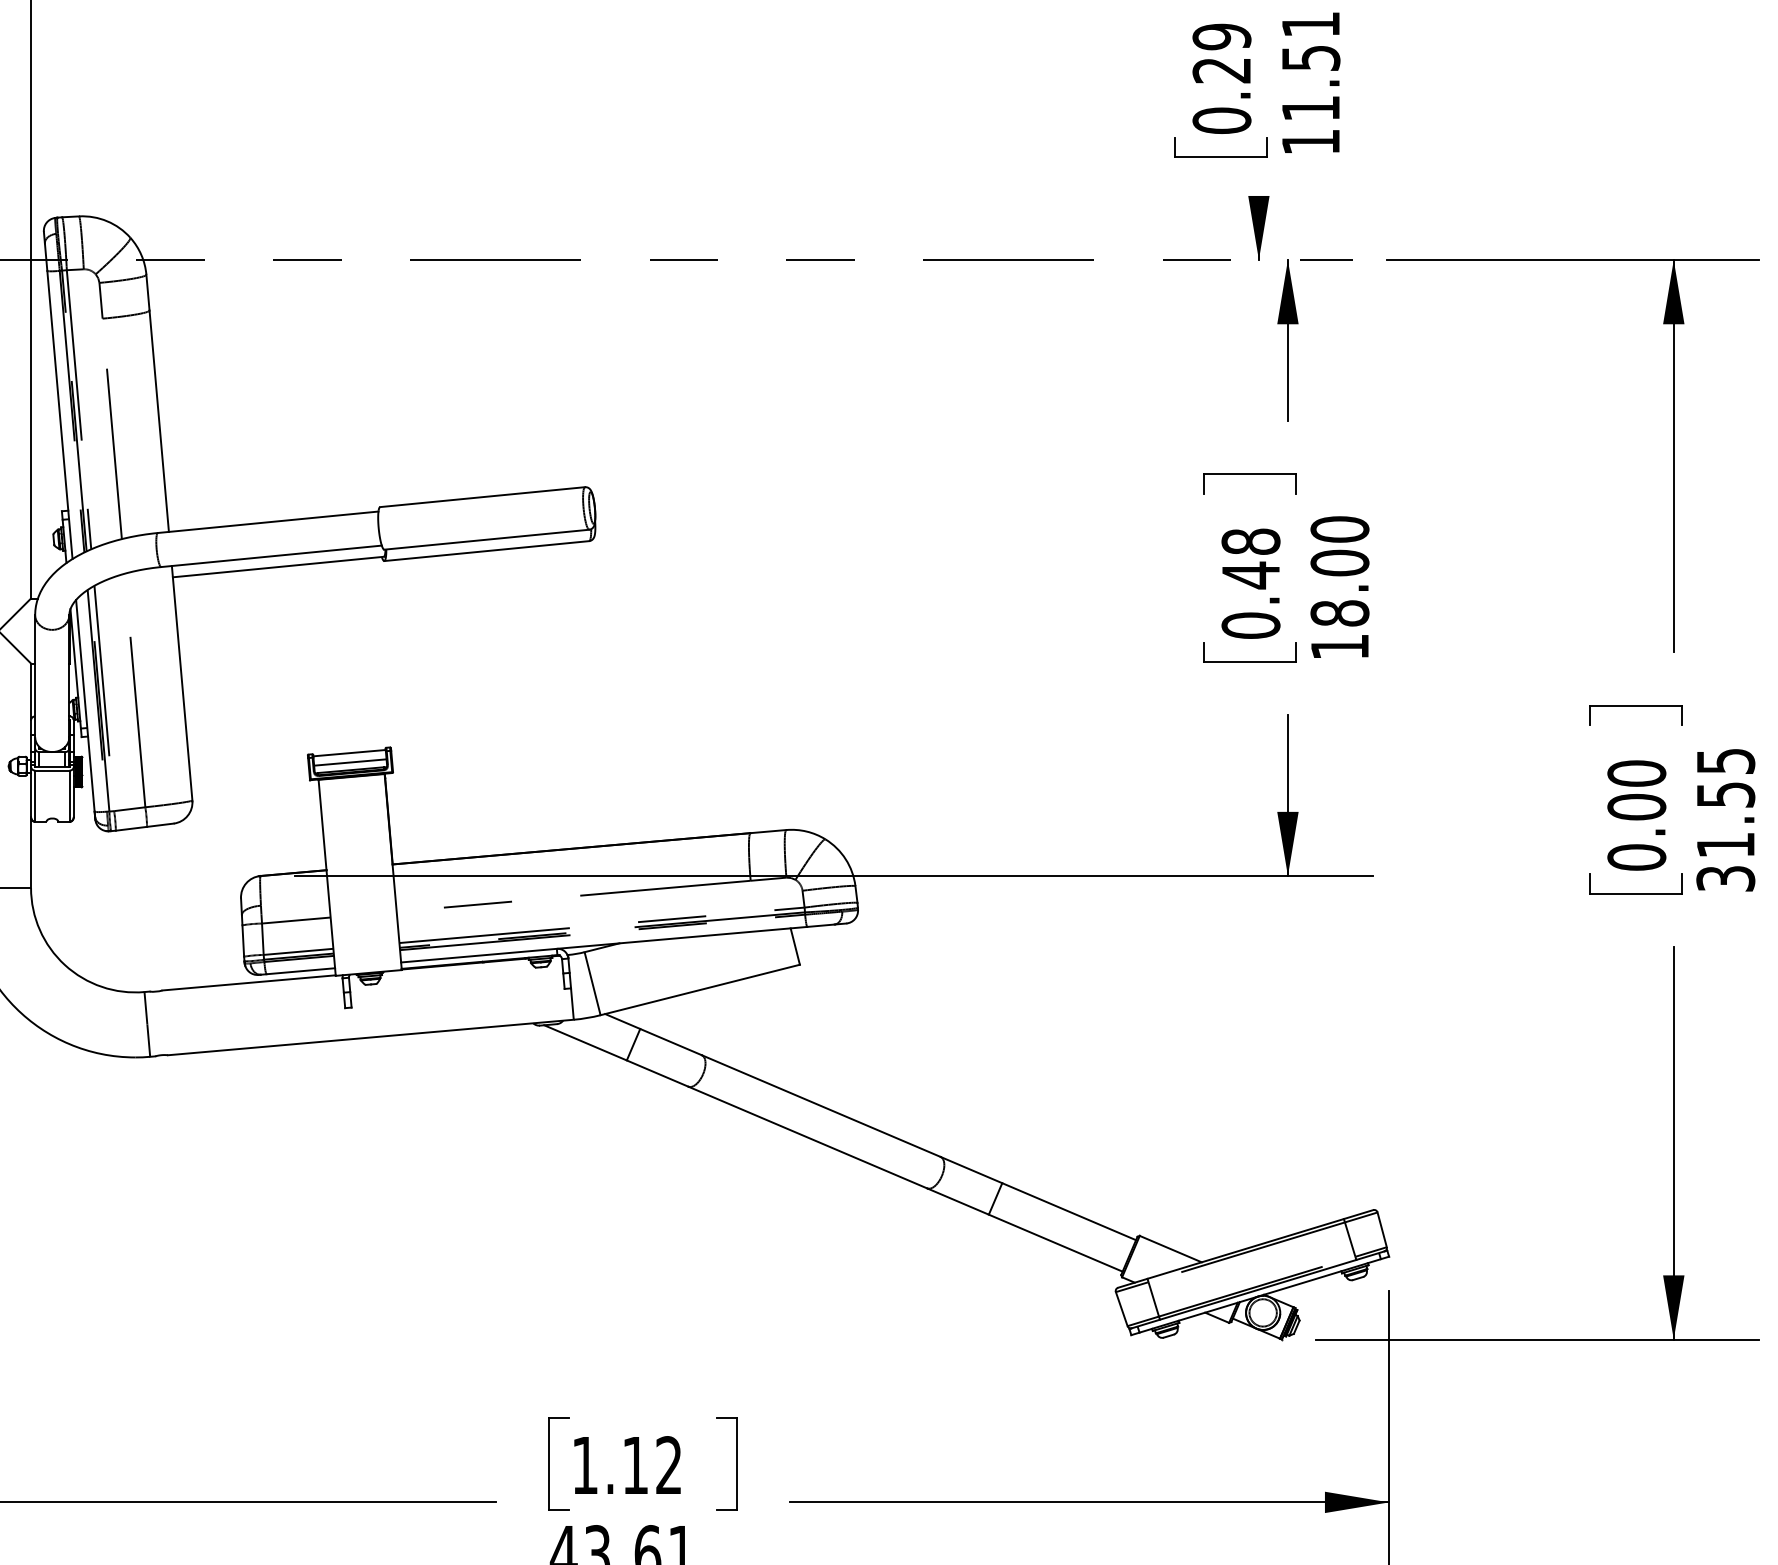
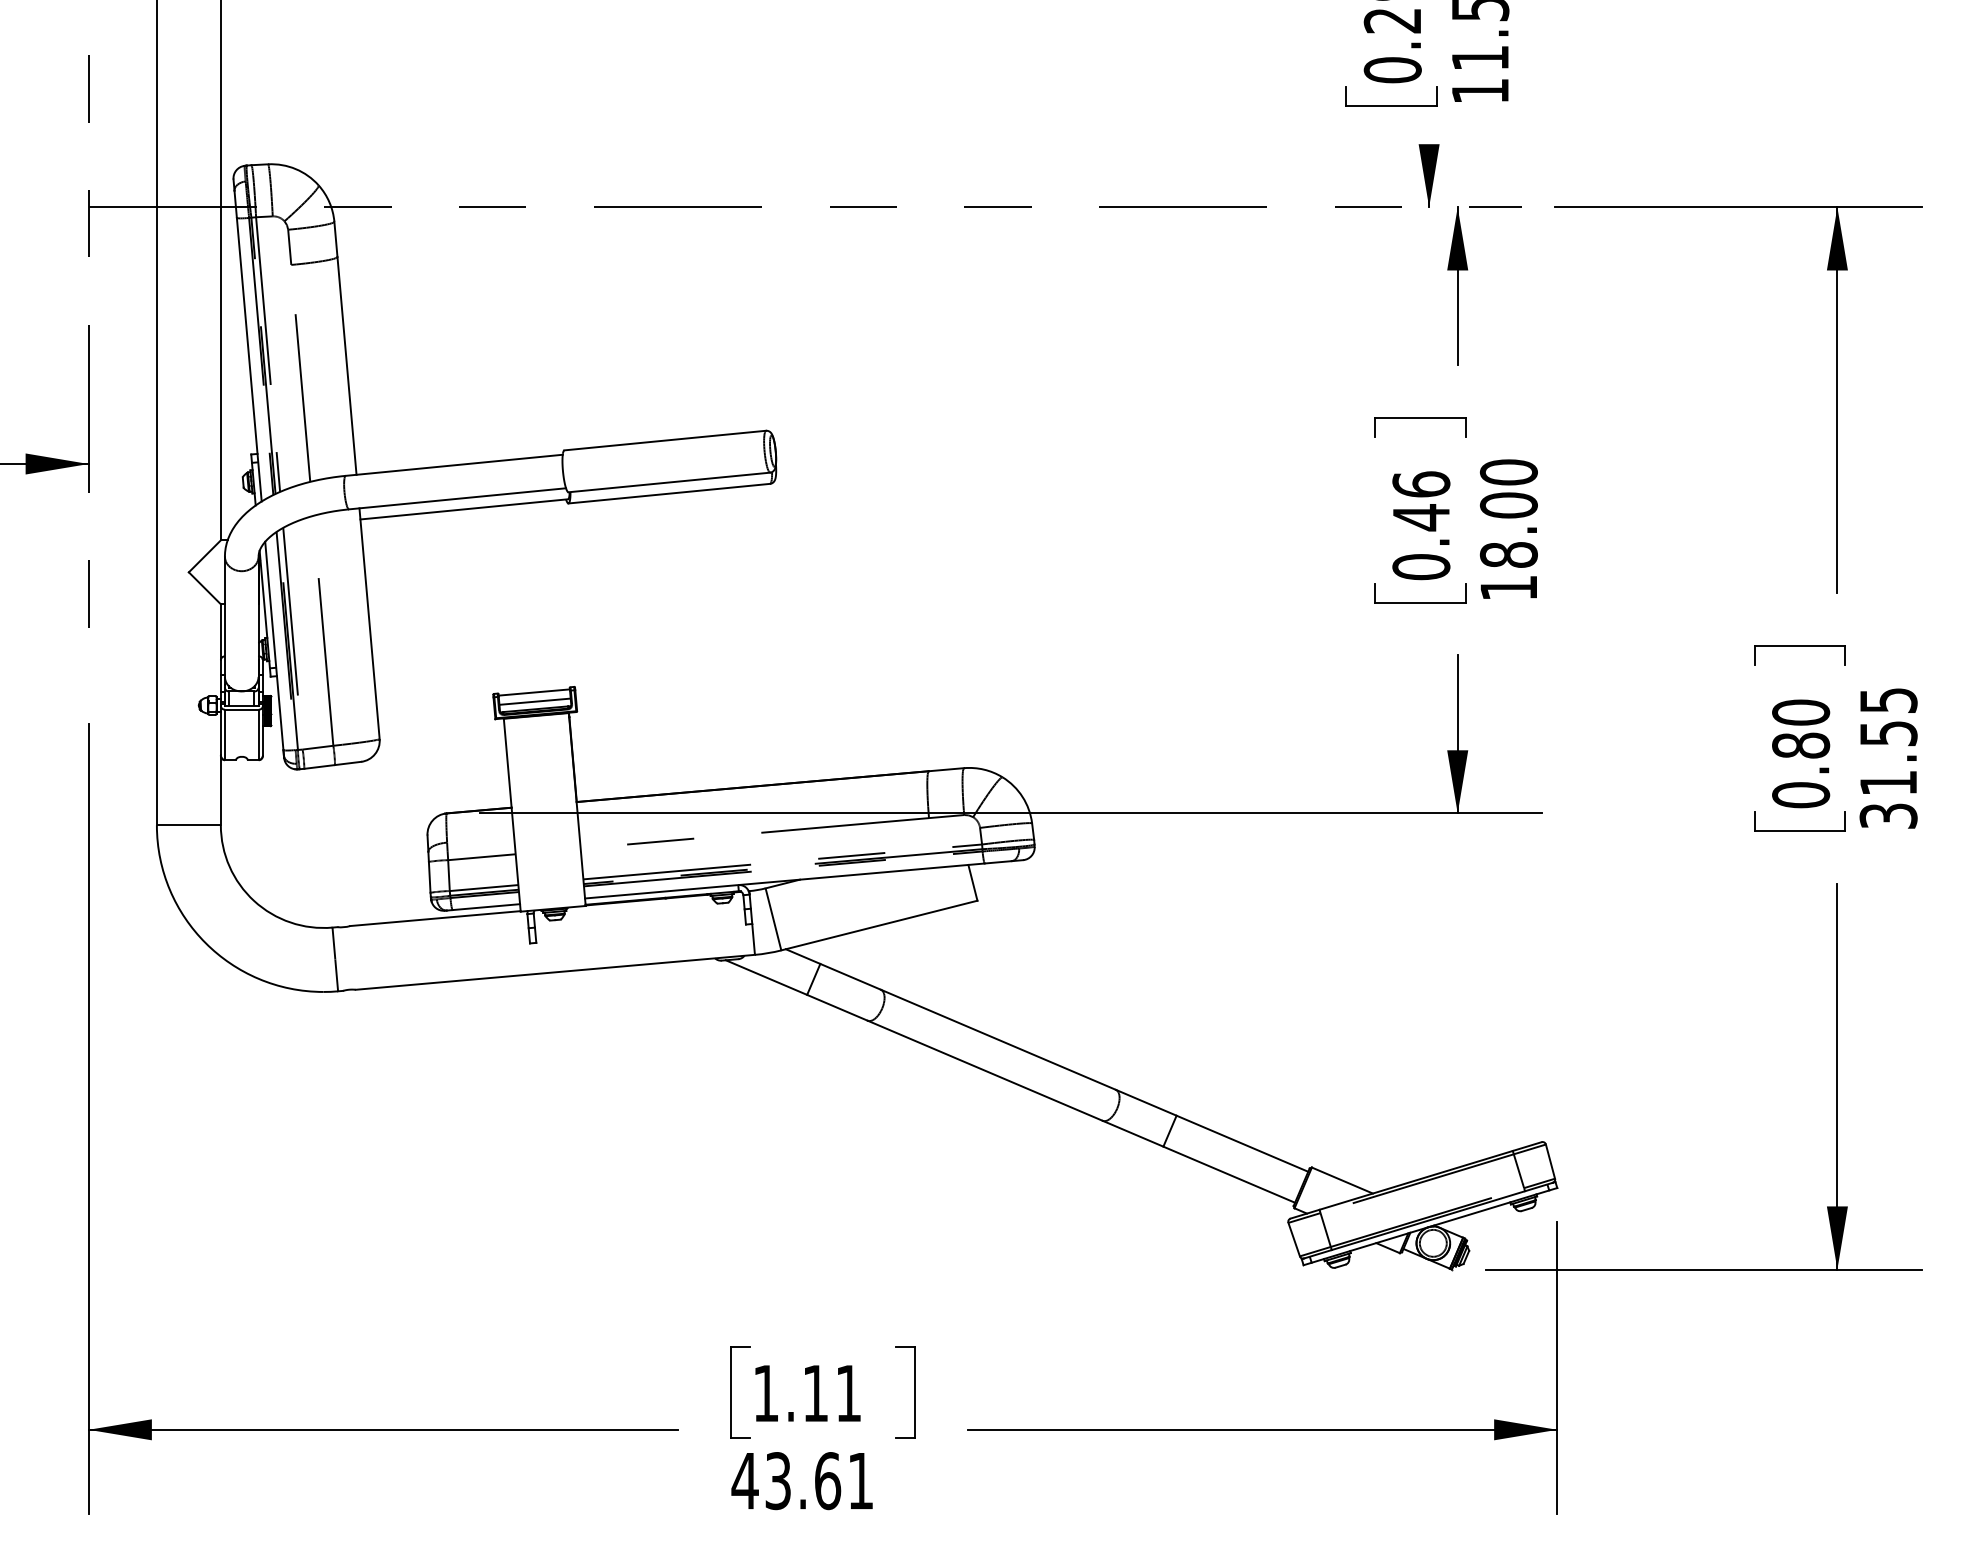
text: (1251, 541) -> (1421, 484), 0.48 -> 0.46
text: (1636, 807) -> (1800, 745), 0.00 -> 0.80
text: (668, 1464) -> (848, 1392), 1.12 -> 1.11

